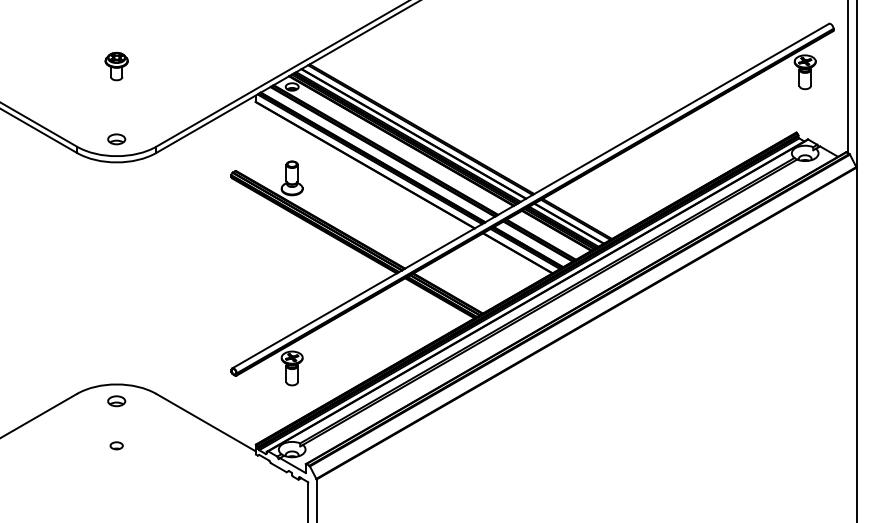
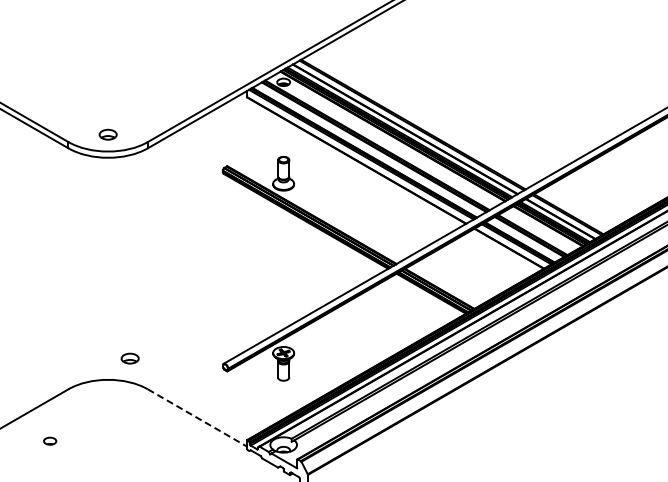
part: (116, 66) -> (107, 61), removed
part: (116, 401) -> (129, 358), moved
line: (206, 422) -> (197, 417), solid -> dashed
part: (116, 445) -> (49, 440), moved

